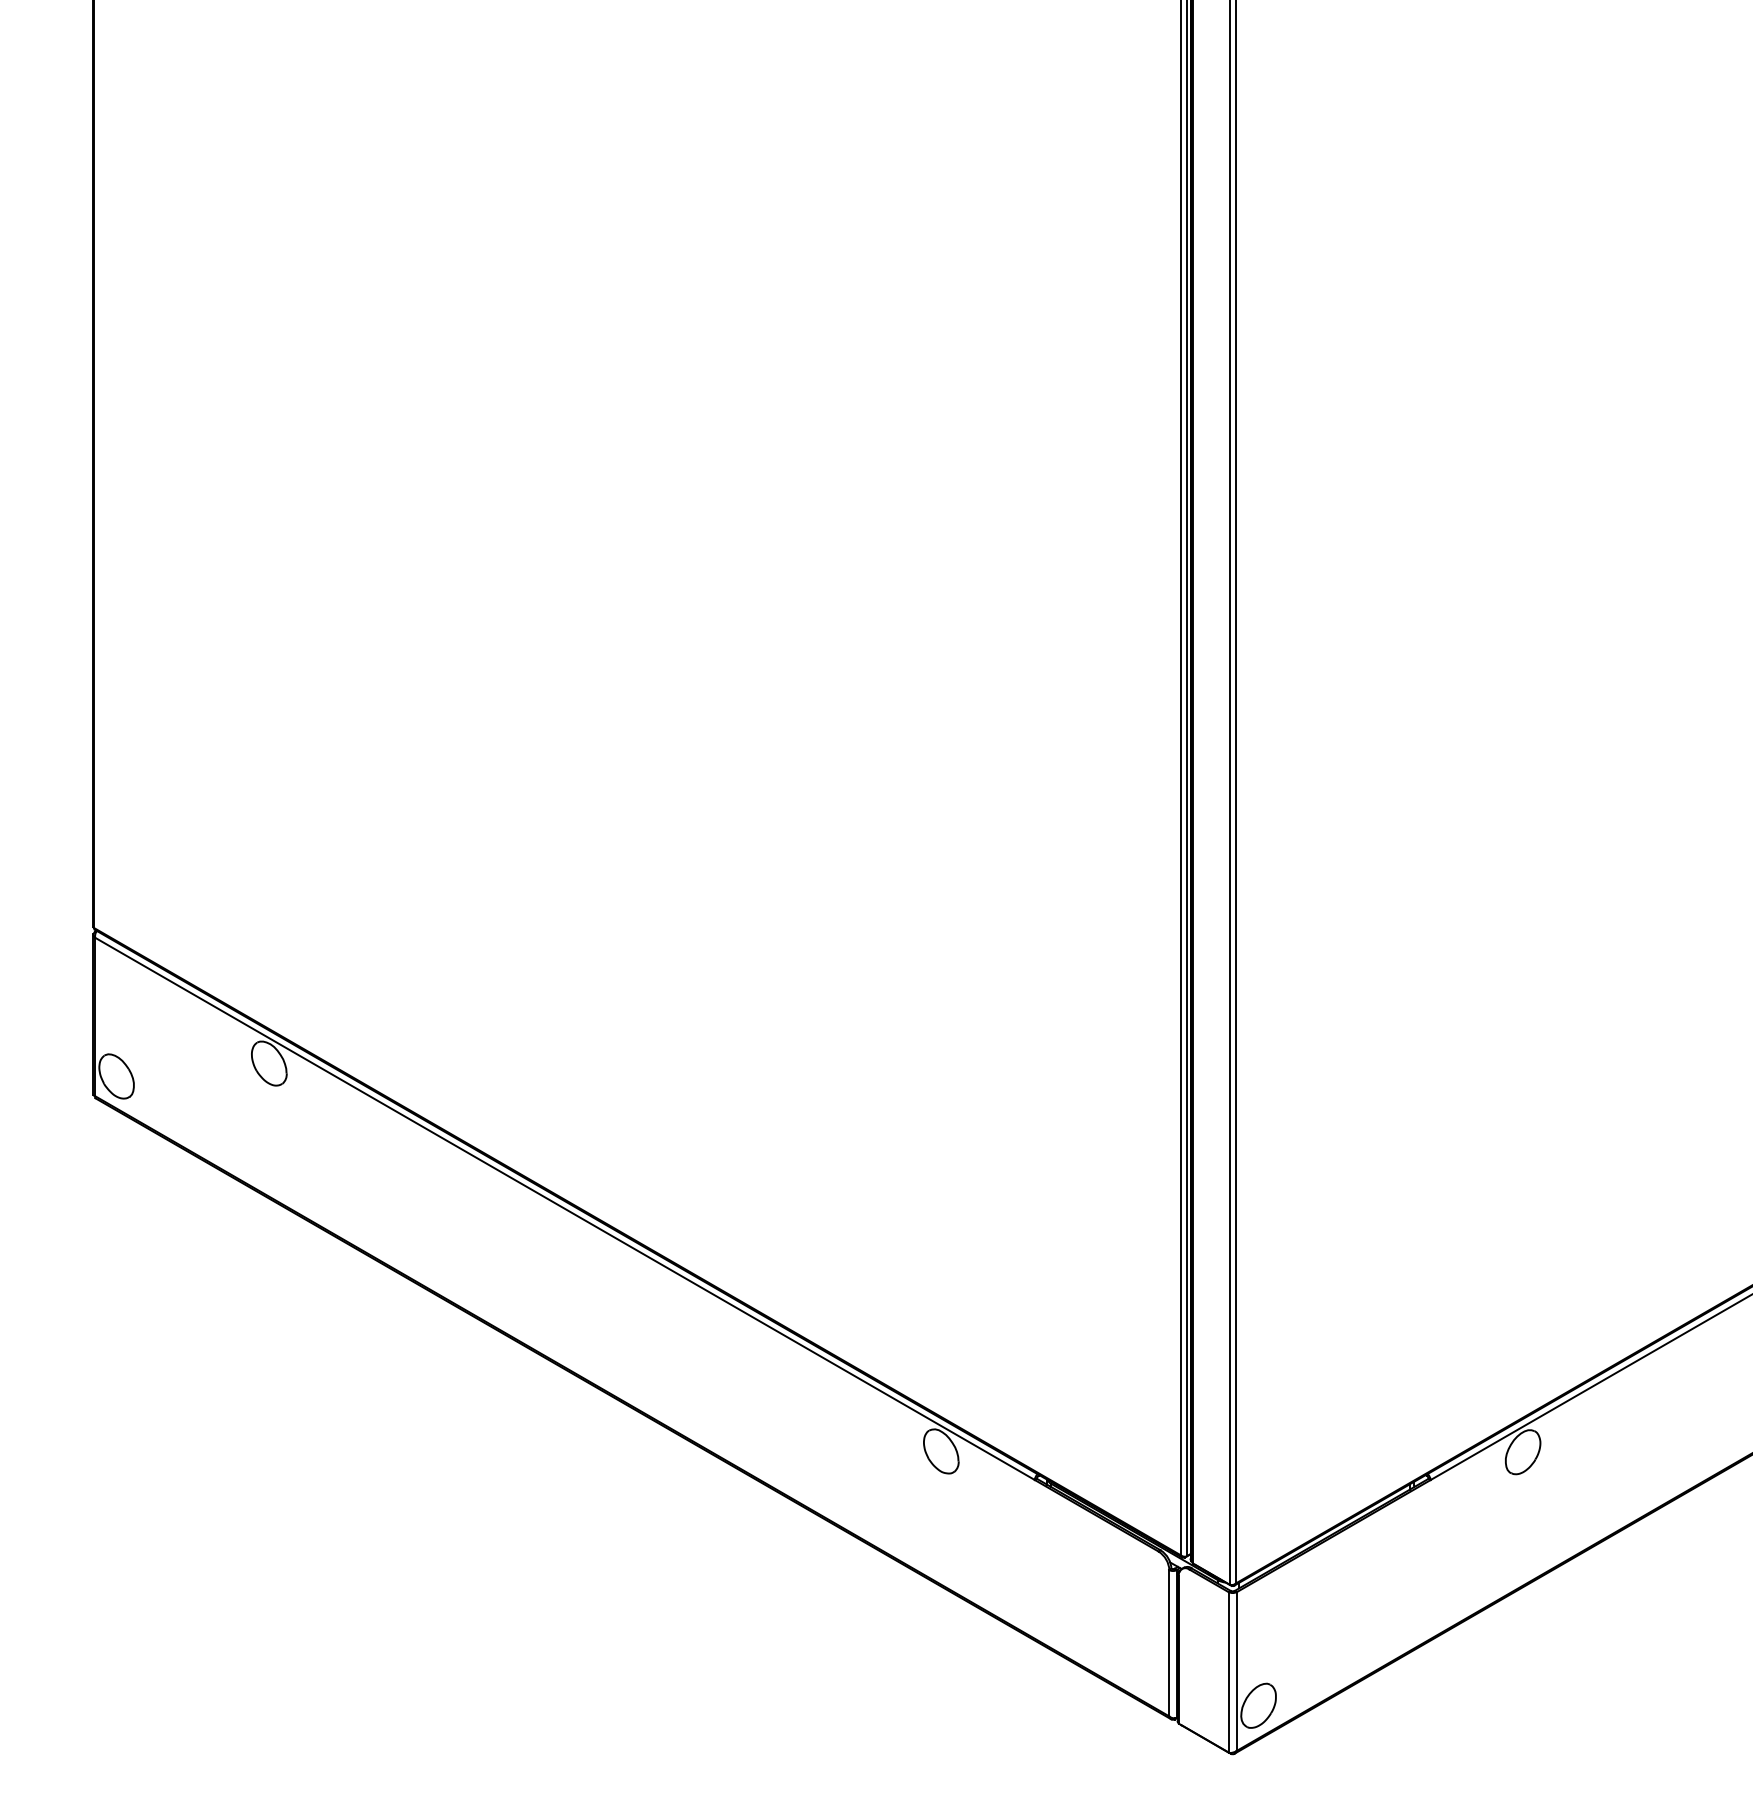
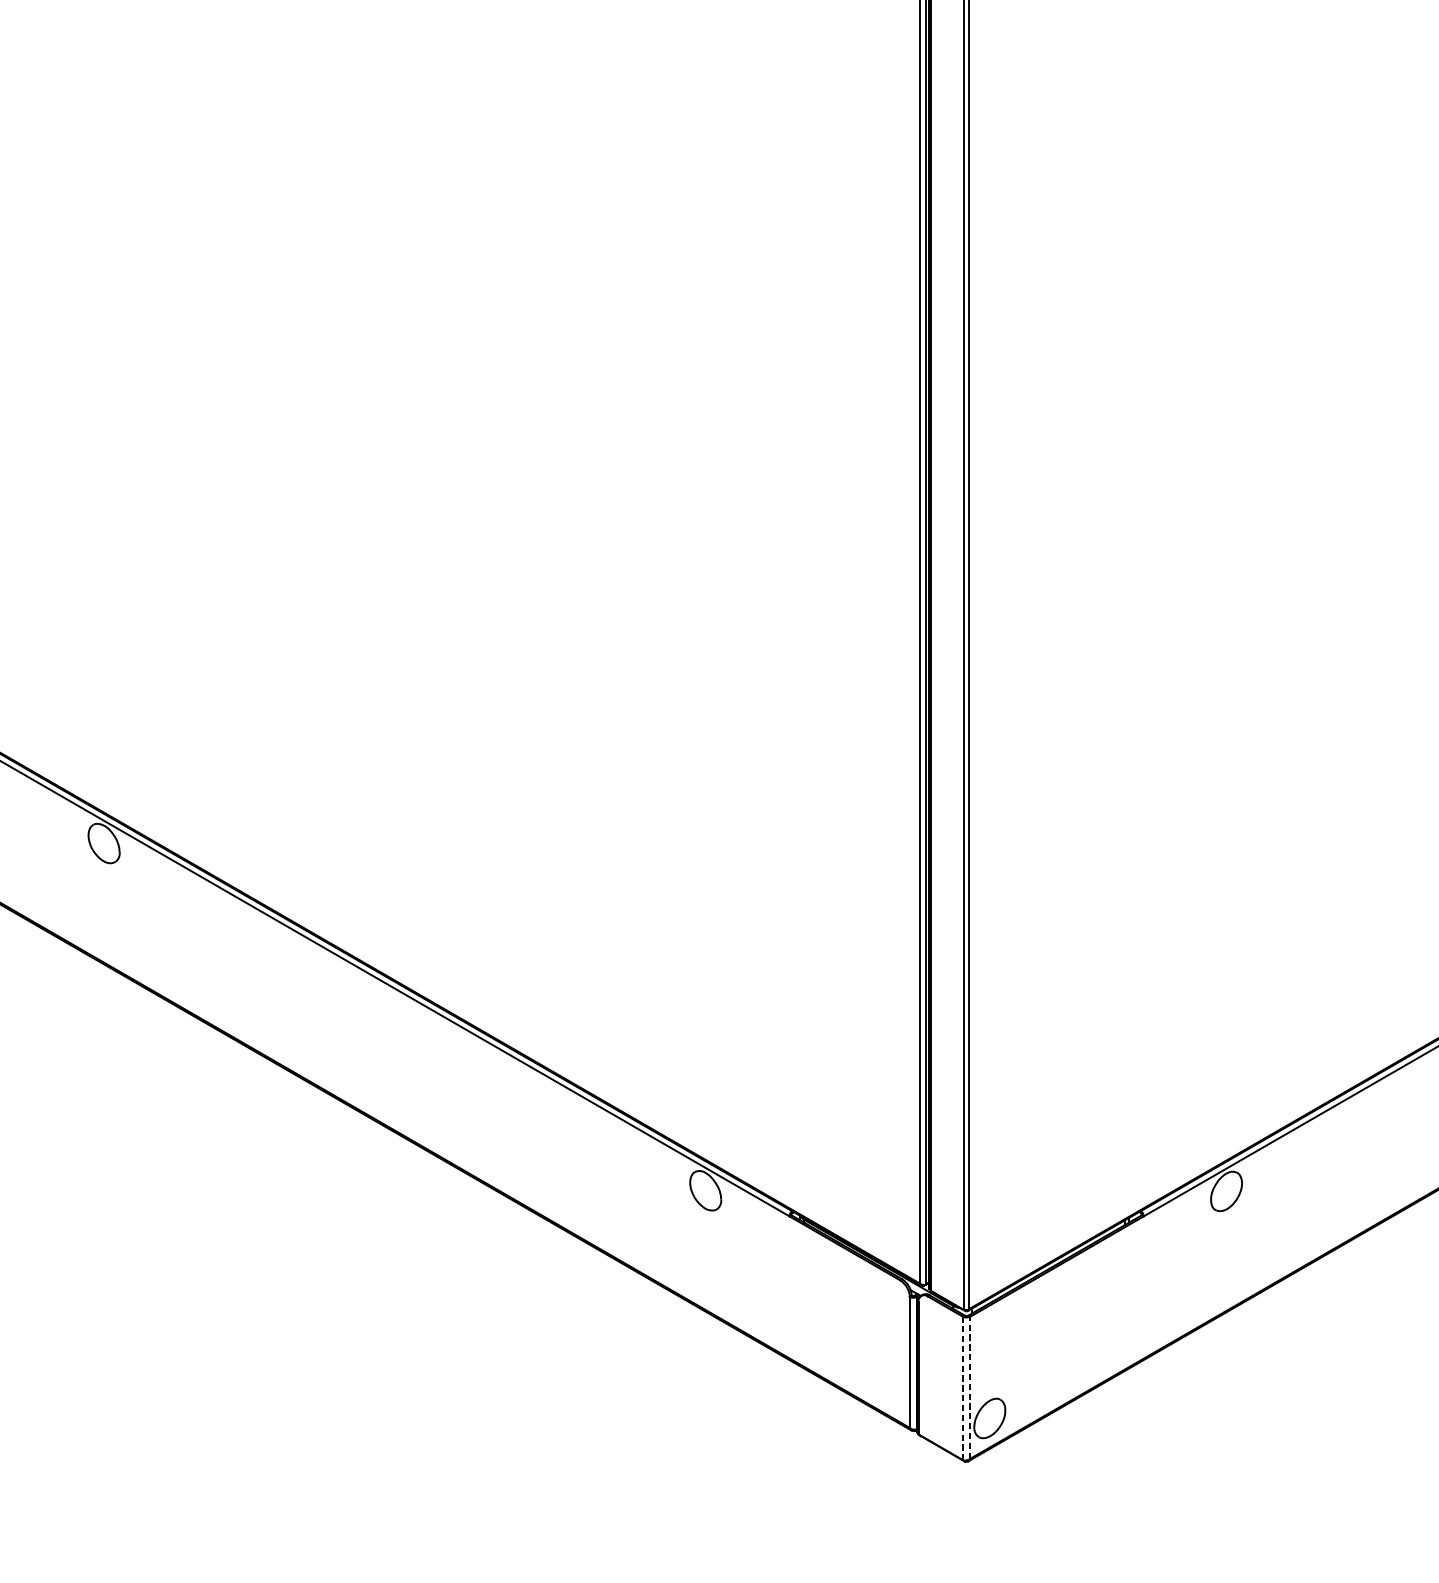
line: (1236, 1671) -> (969, 1387), solid -> dashed
line: (1228, 1672) -> (962, 1388), solid -> dashed

